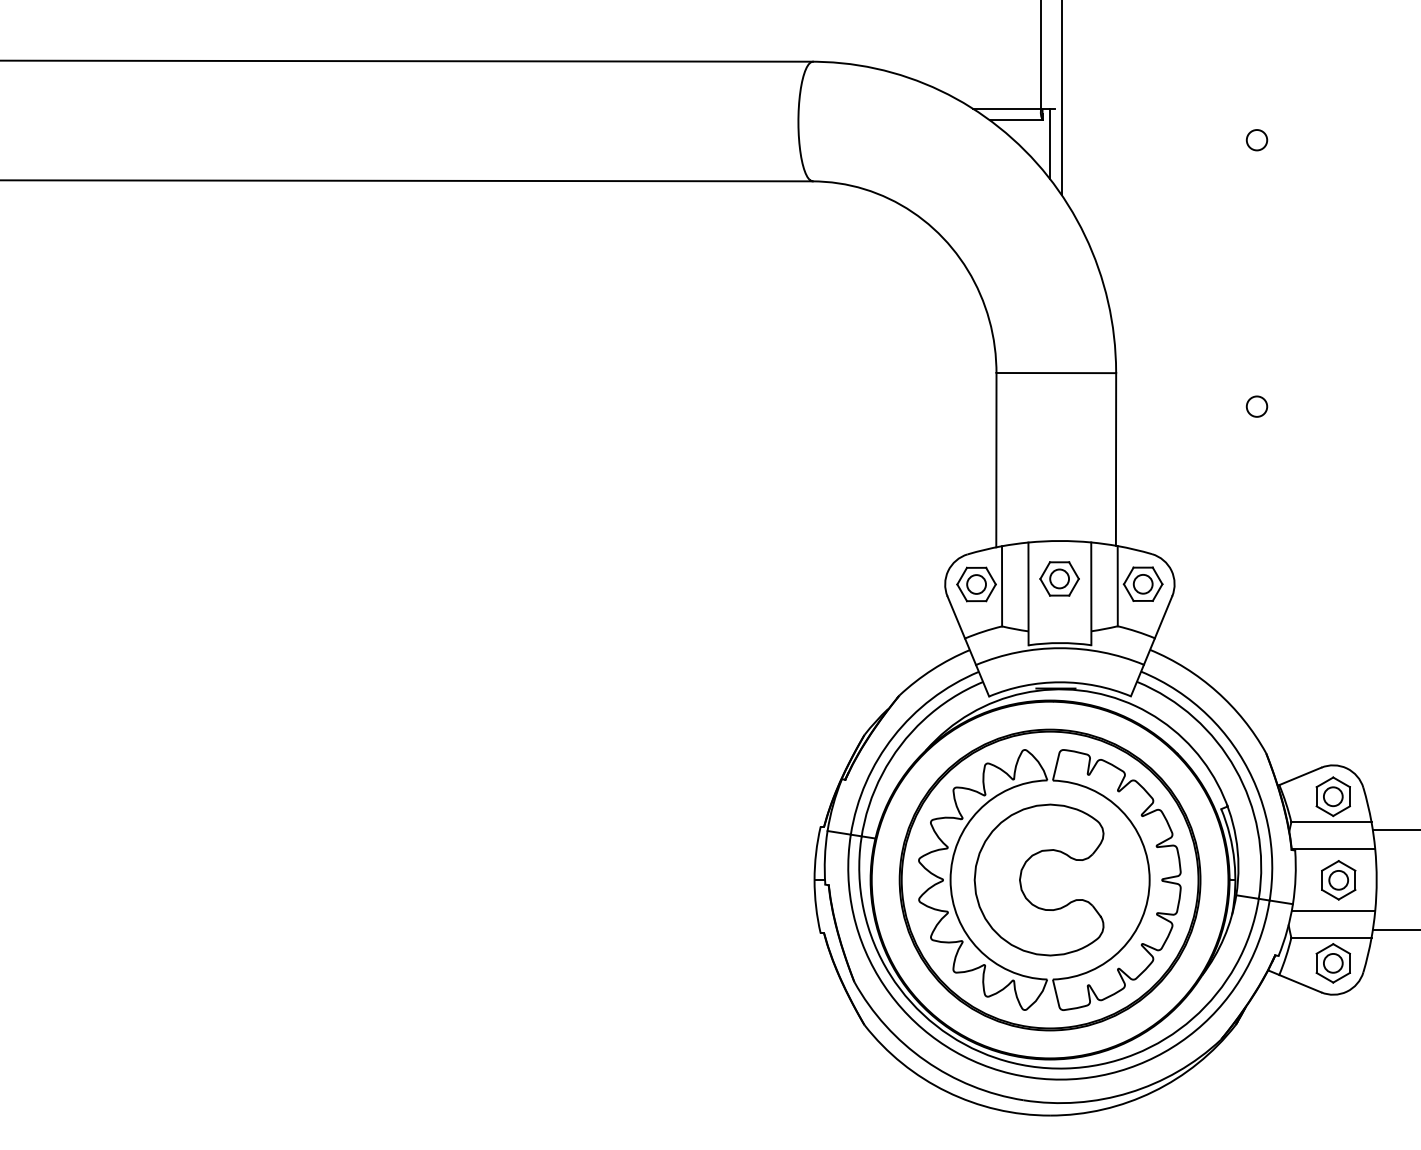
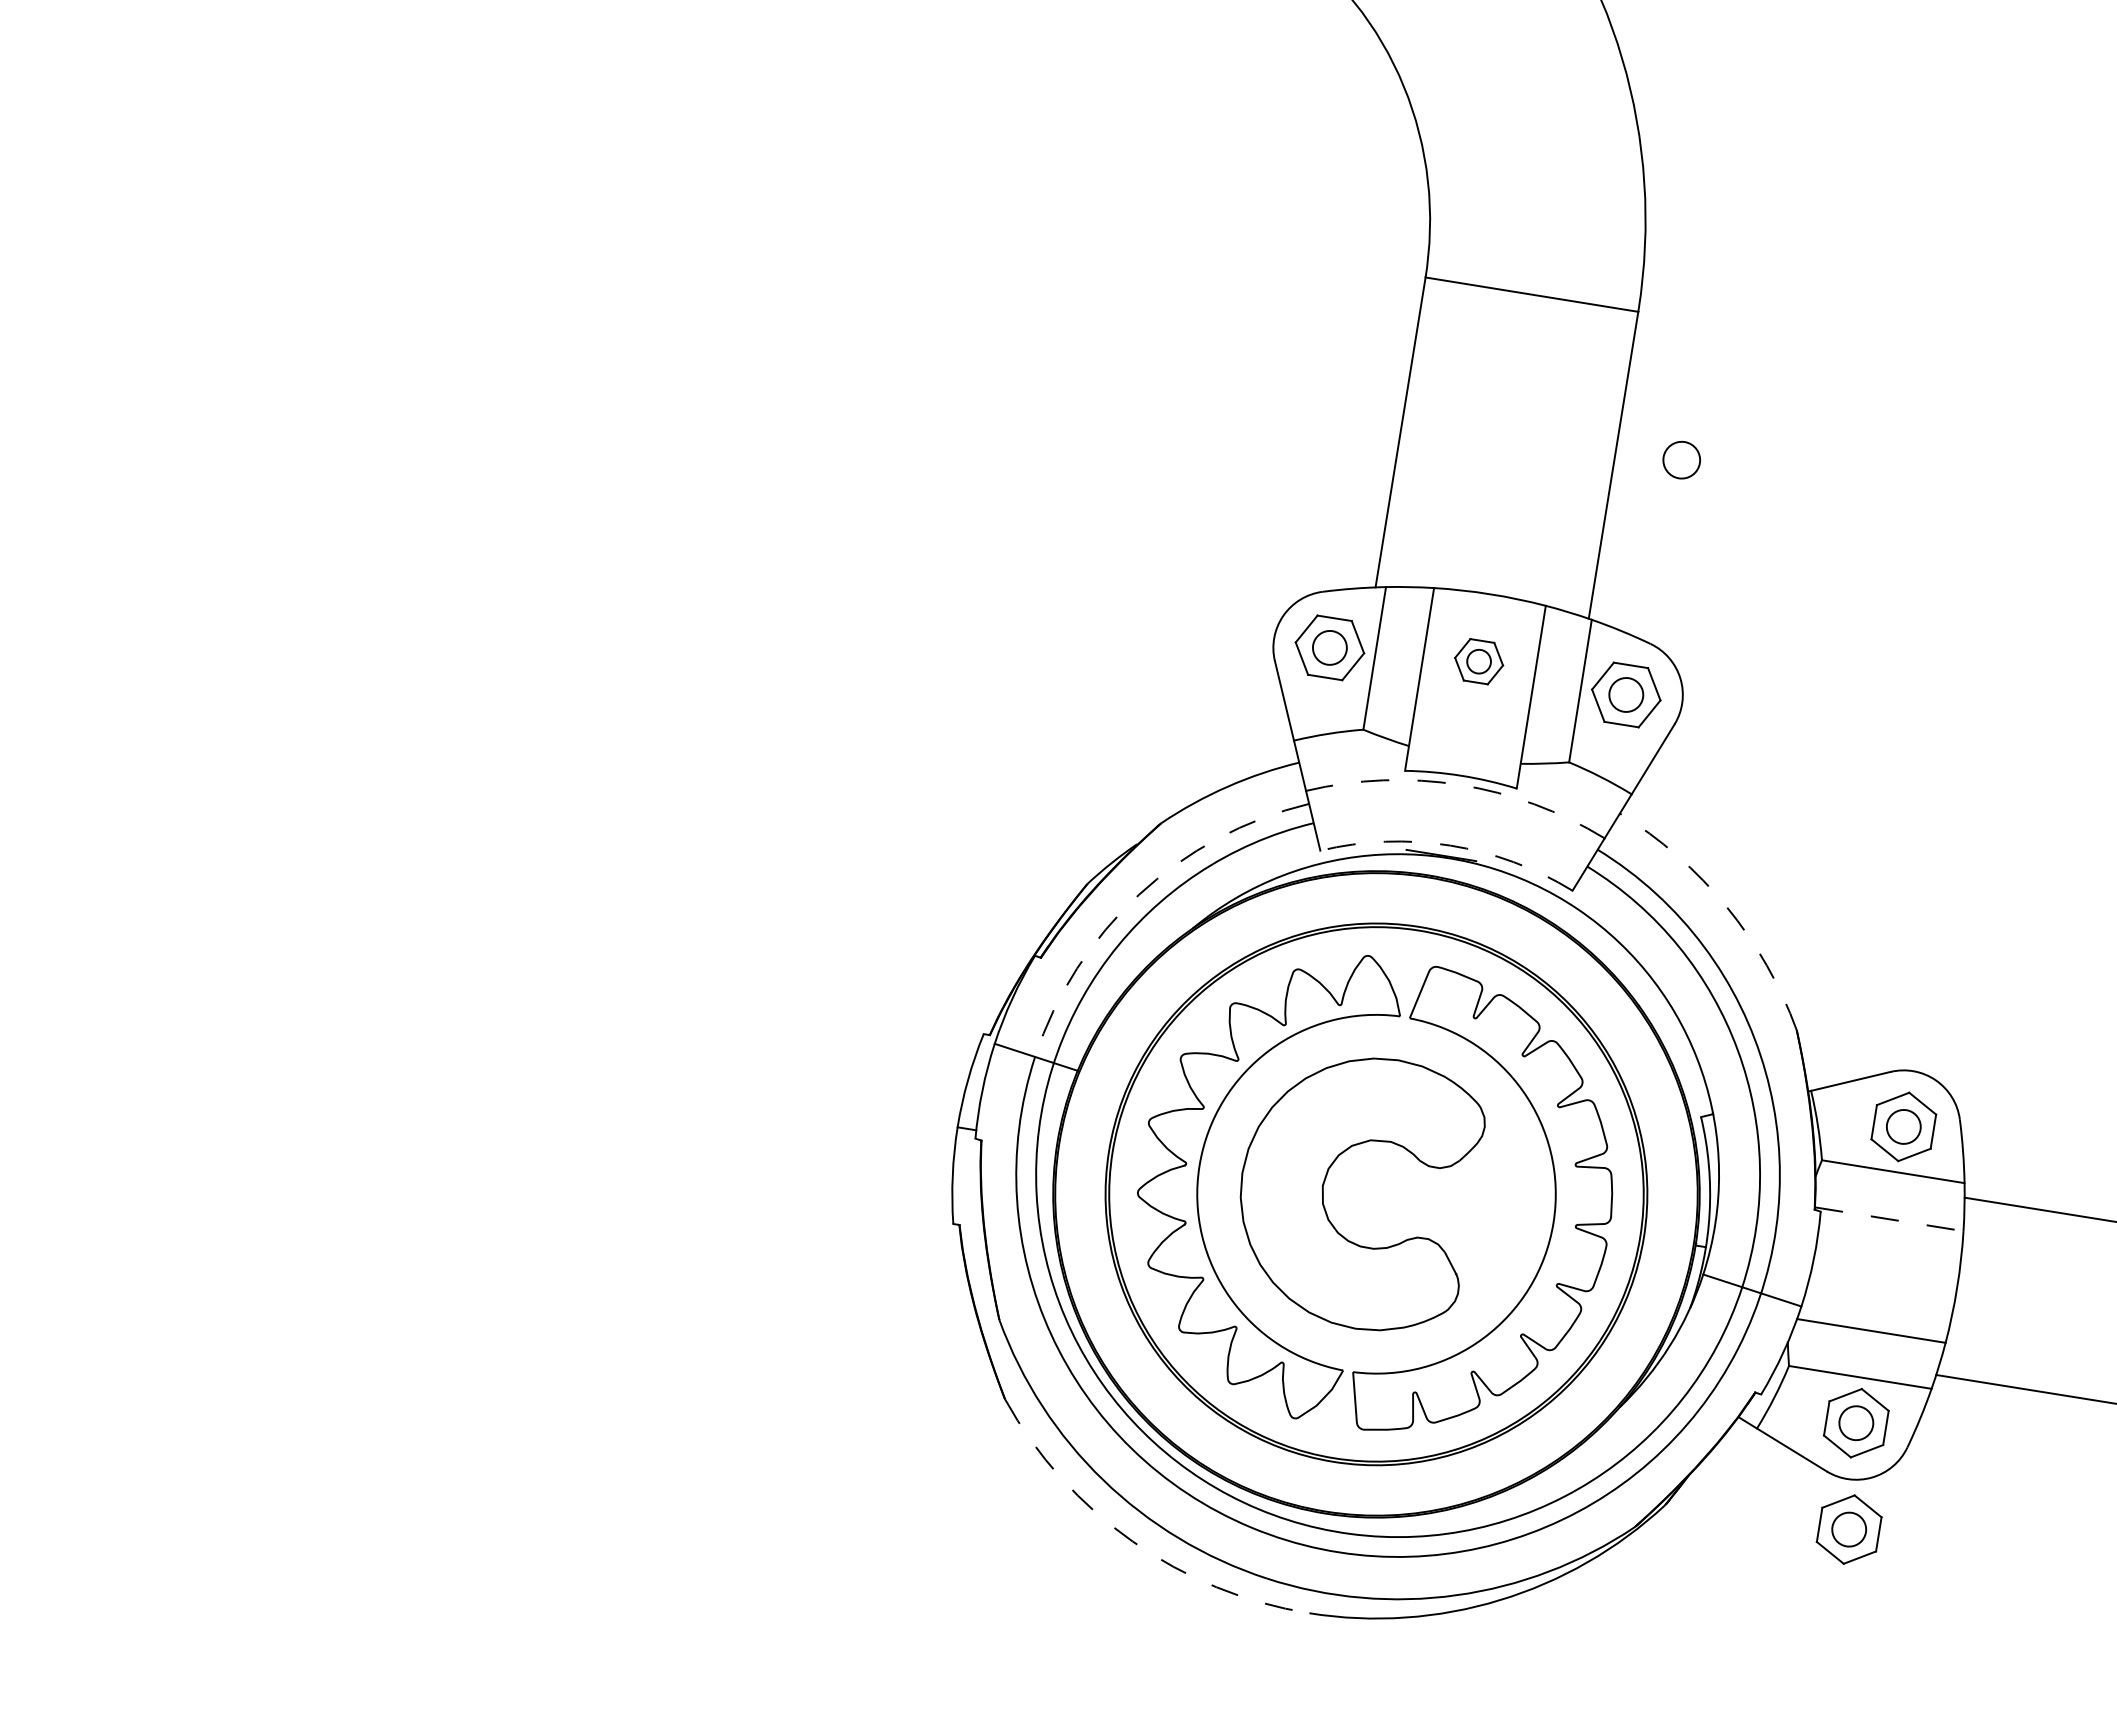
circle: (1256, 406) -> (1680, 459), moved
part: (1059, 578) -> (1479, 660), size x0.7
arc: (1059, 648) -> (1459, 785), solid -> dashed
arc: (1060, 682) -> (1451, 846), solid -> dashed
arc: (1216, 691) -> (1726, 906), solid -> dashed
arc: (893, 736) -> (1138, 894), solid -> dashed
line: (1333, 848) -> (1889, 1219), solid -> dashed
part: (1338, 880) -> (1848, 1529), moved
arc: (946, 1091) -> (1132, 1540), solid -> dashed

